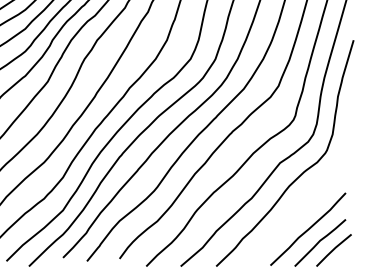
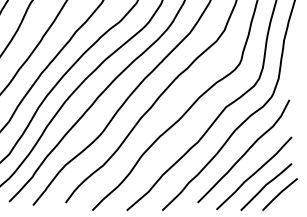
curve: (298, 208) -> (244, 152), added

